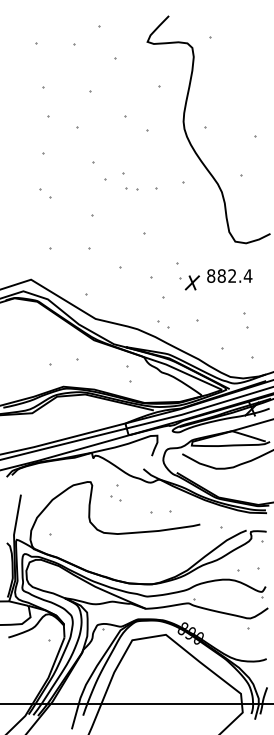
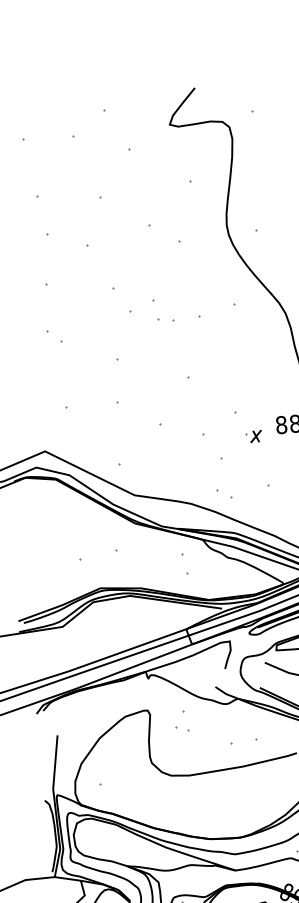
part: (189, 282) -> (253, 436), size x0.6

